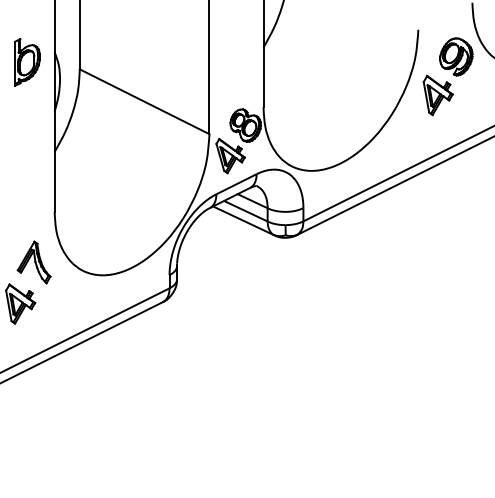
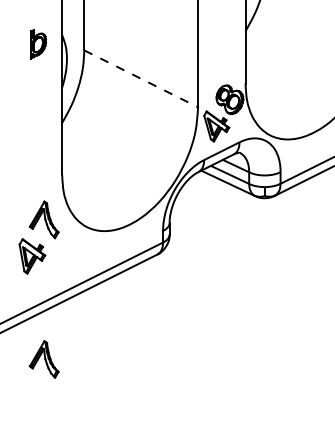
part: (27, 62) -> (38, 44), size x0.7
line: (145, 102) -> (141, 79), solid -> dashed
part: (33, 421) -> (43, 359), added

